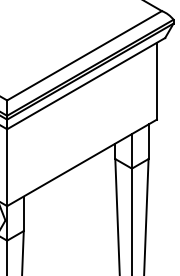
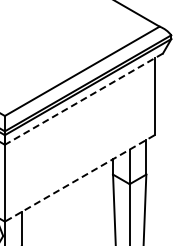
line: (85, 83) -> (83, 99), solid -> dashed
line: (81, 163) -> (79, 179), solid -> dashed

